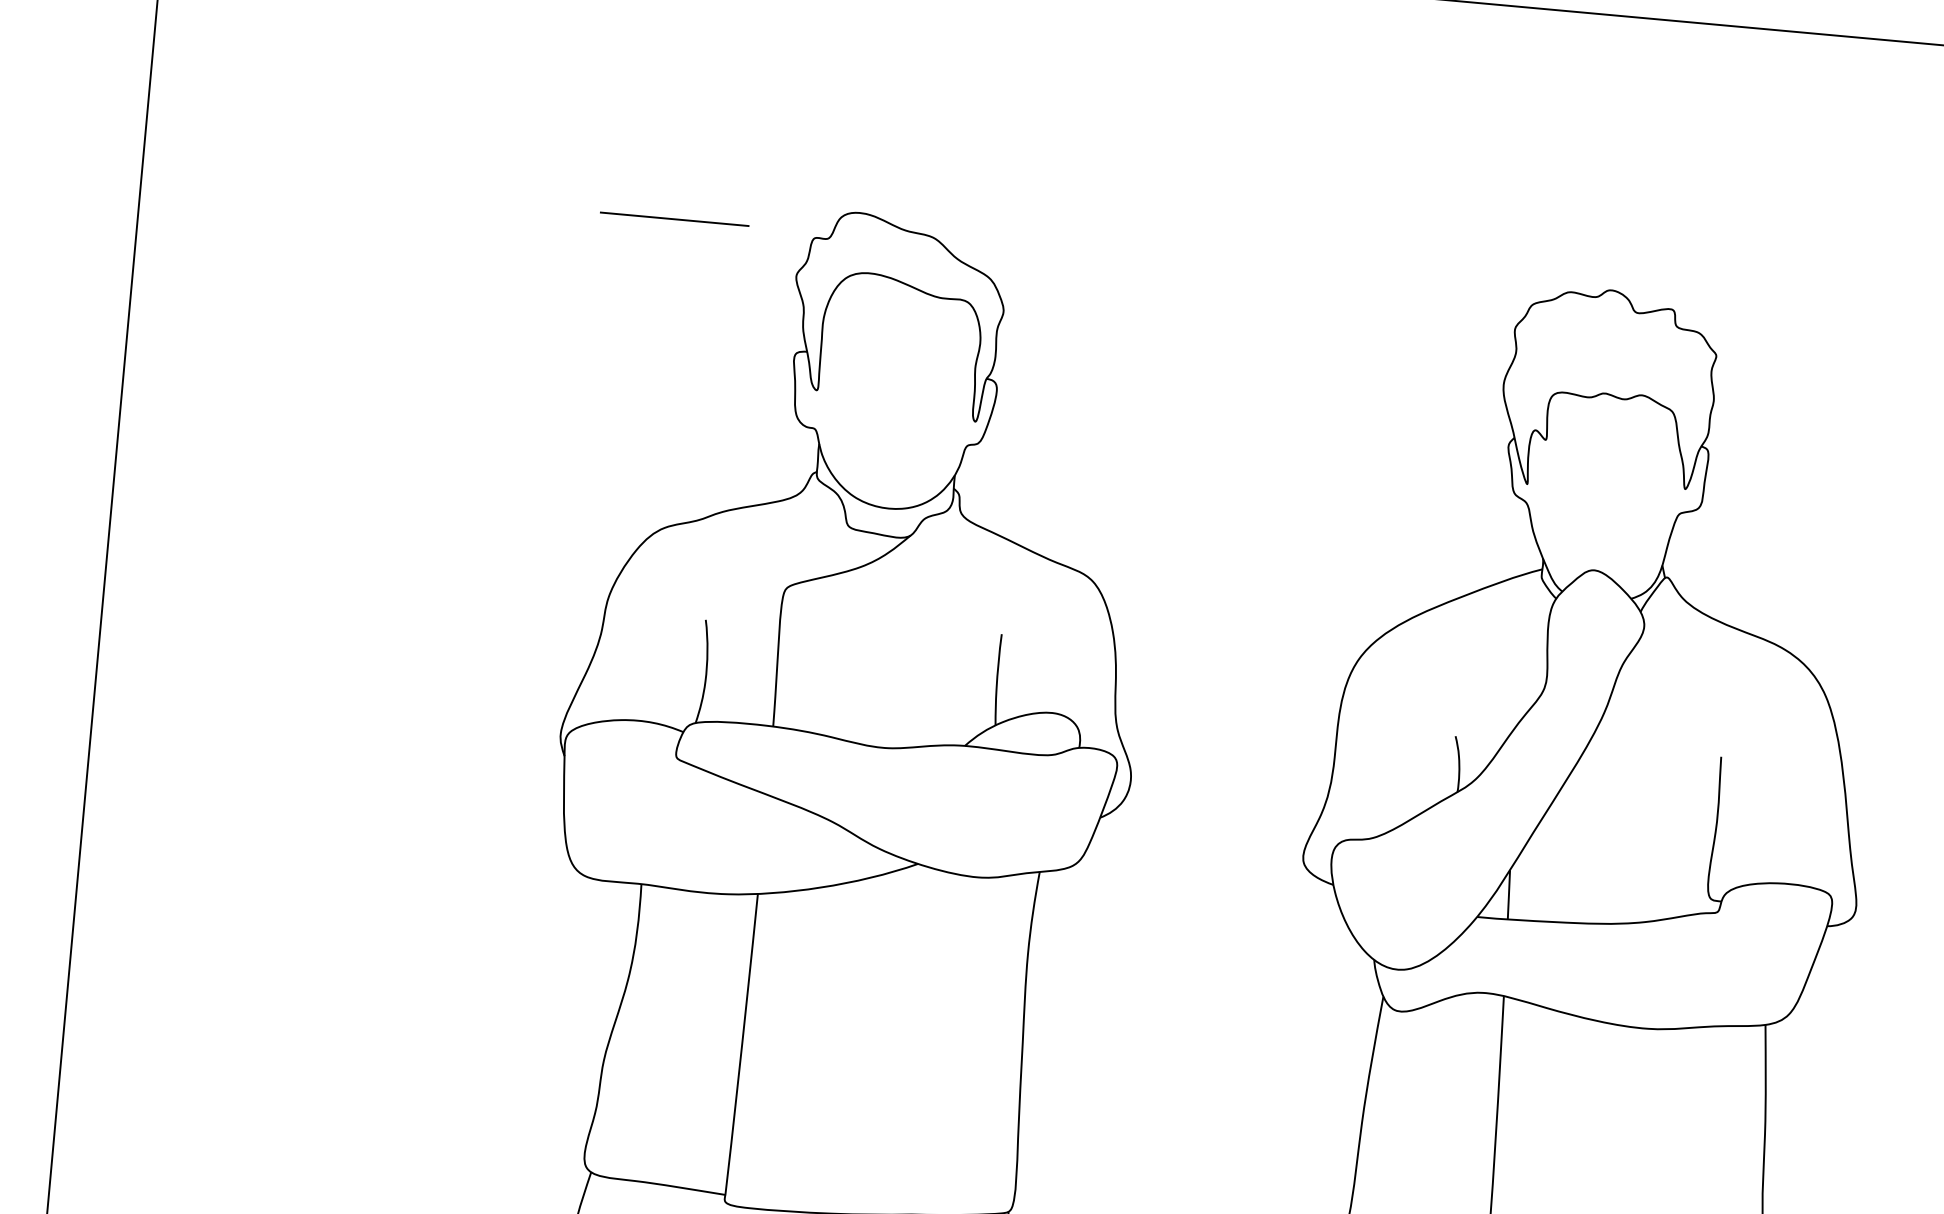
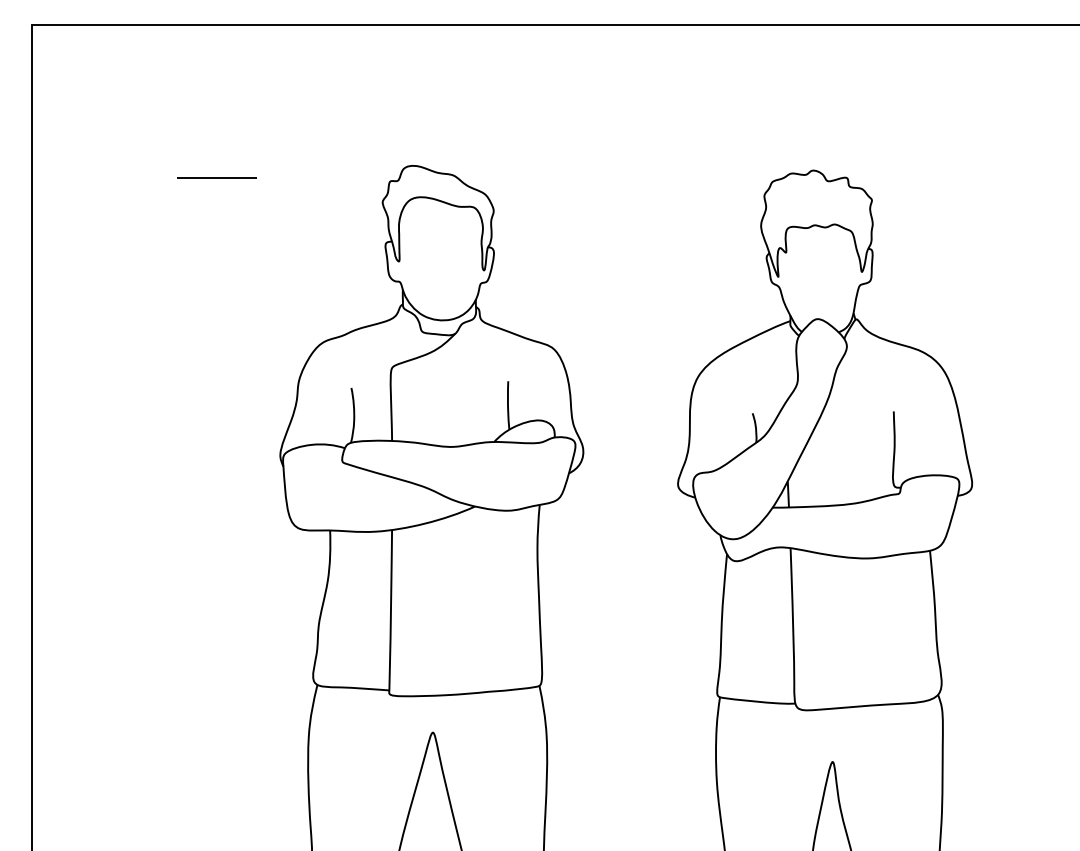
line: (674, 218) -> (216, 177), moved

